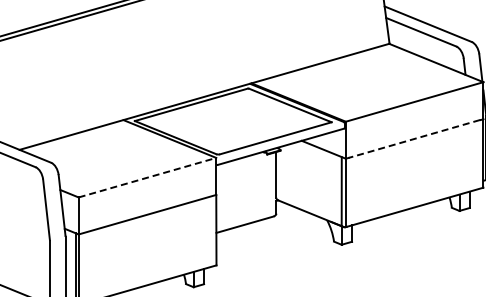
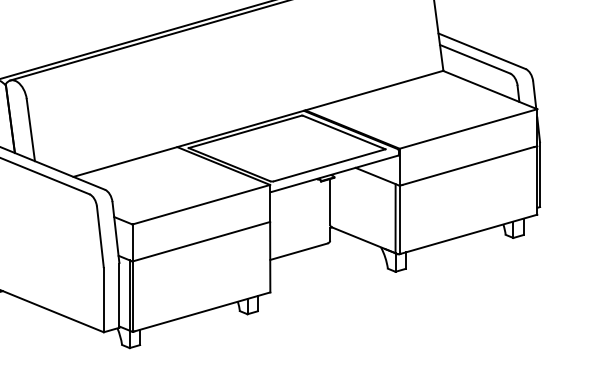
line: (413, 139) -> (467, 166), dashed -> solid
line: (147, 177) -> (201, 204), dashed -> solid

